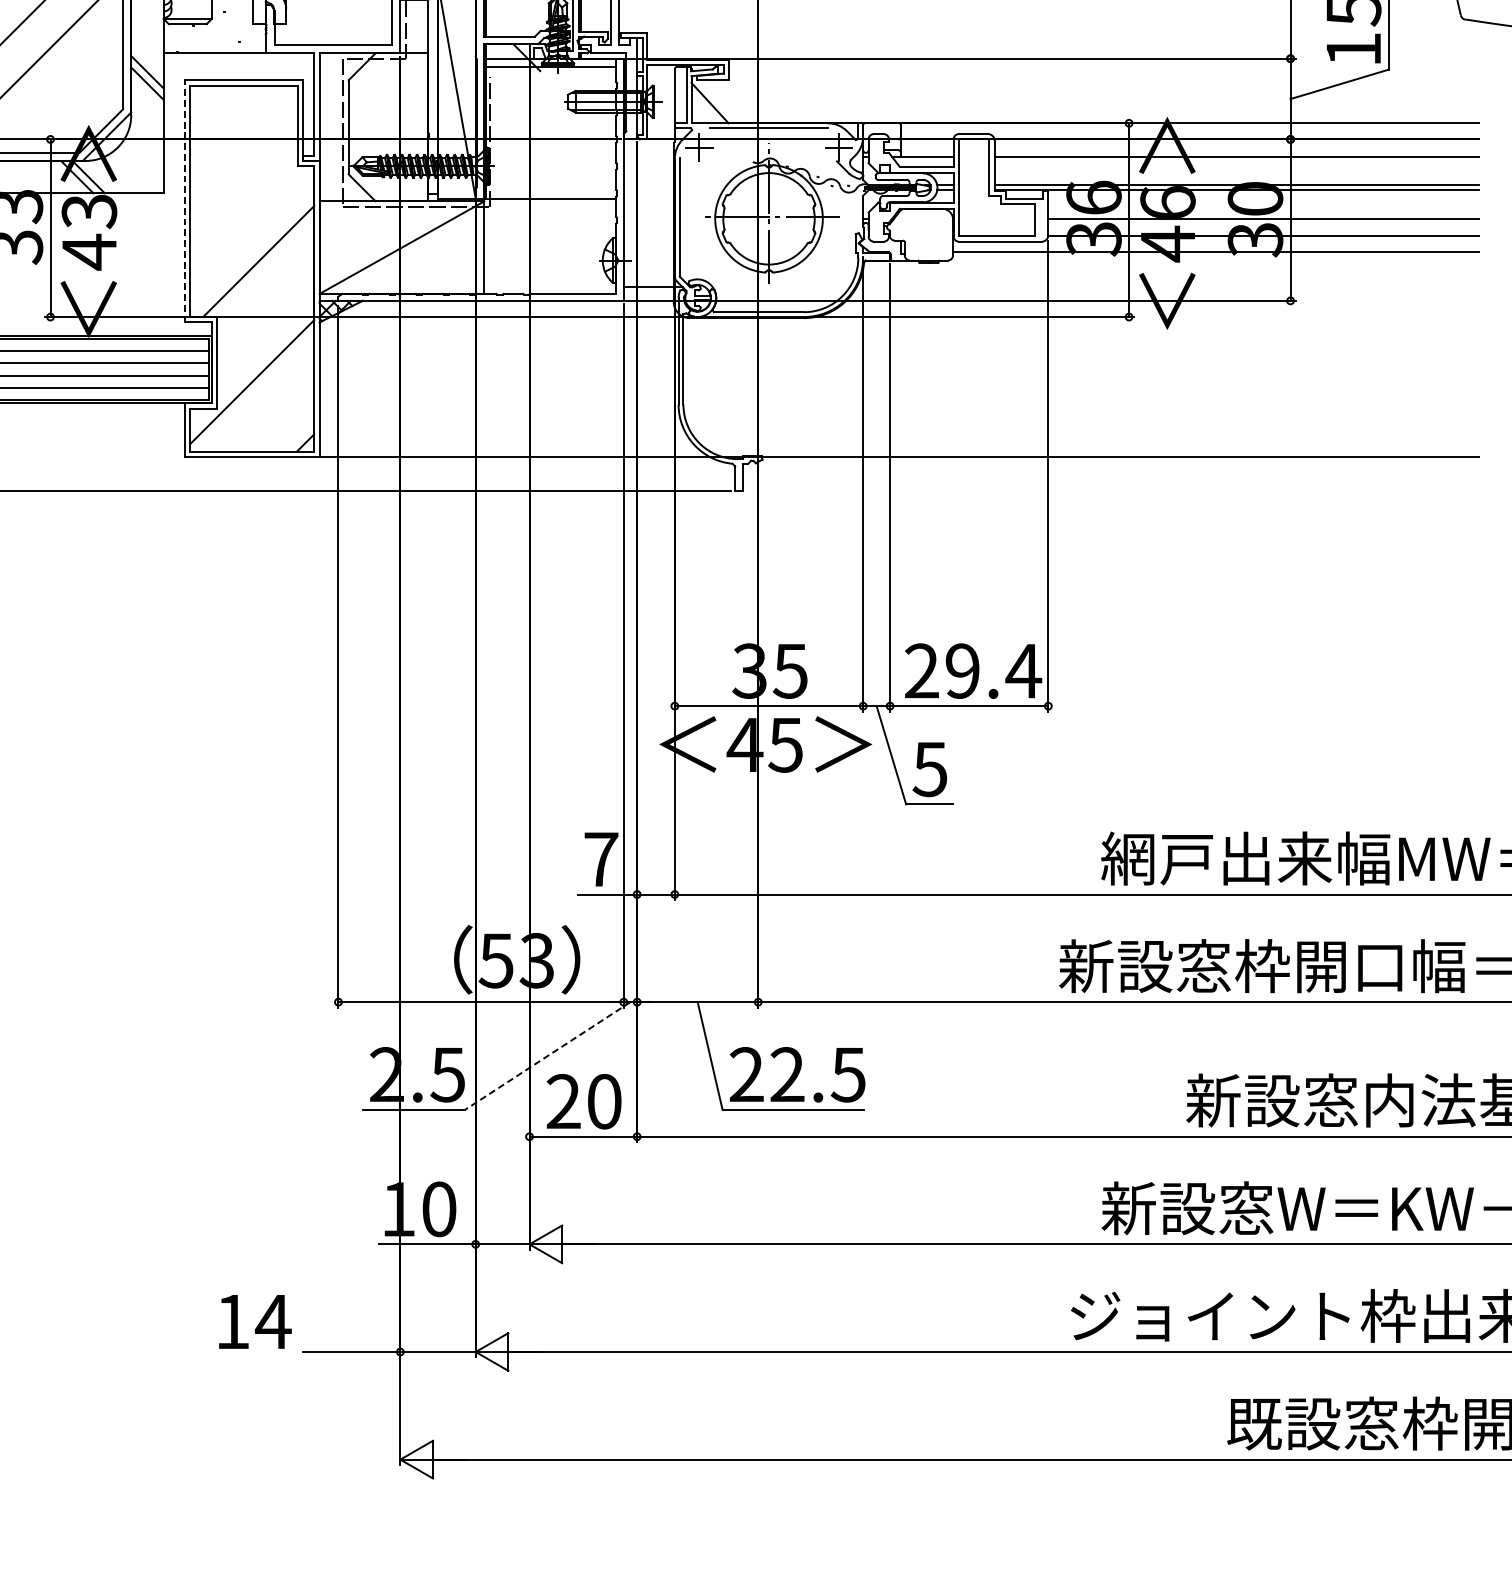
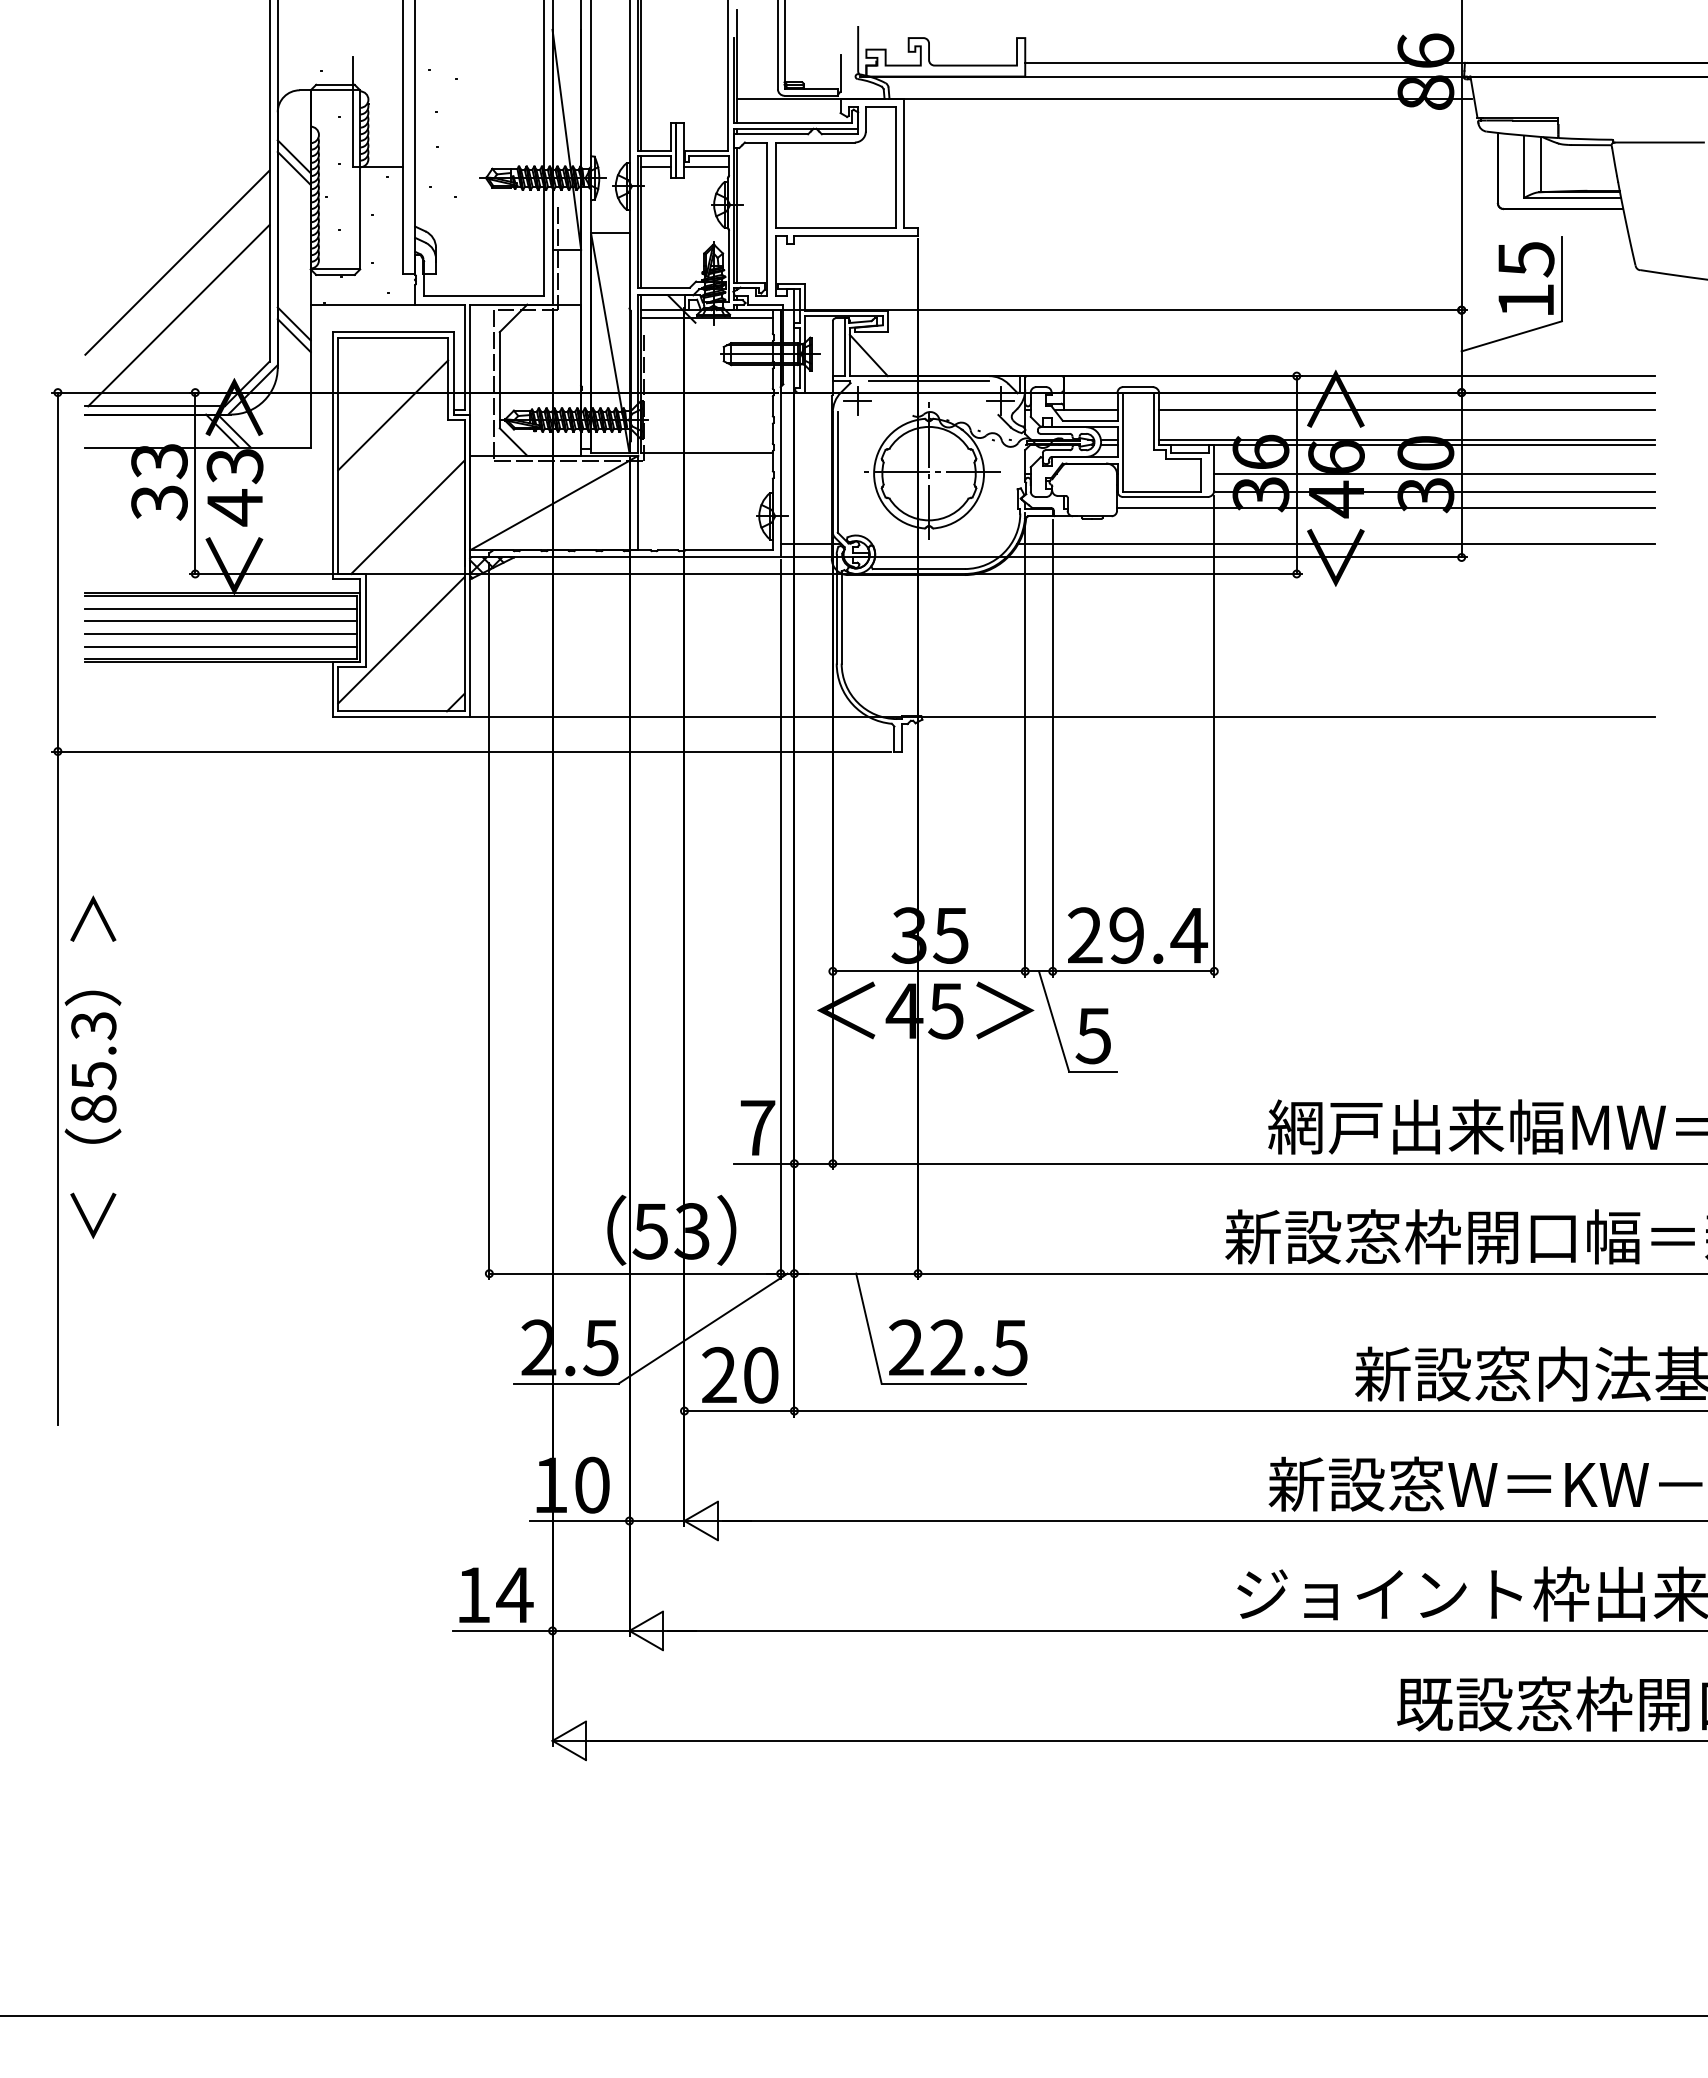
line: (244, 161) -> (393, 415), added
line: (184, 201) -> (332, 455), dashed -> solid
line: (1167, 287) -> (1335, 543), added
line: (548, 1055) -> (703, 1328), dashed -> solid
text: (255, 1321) -> (496, 1594), moved

